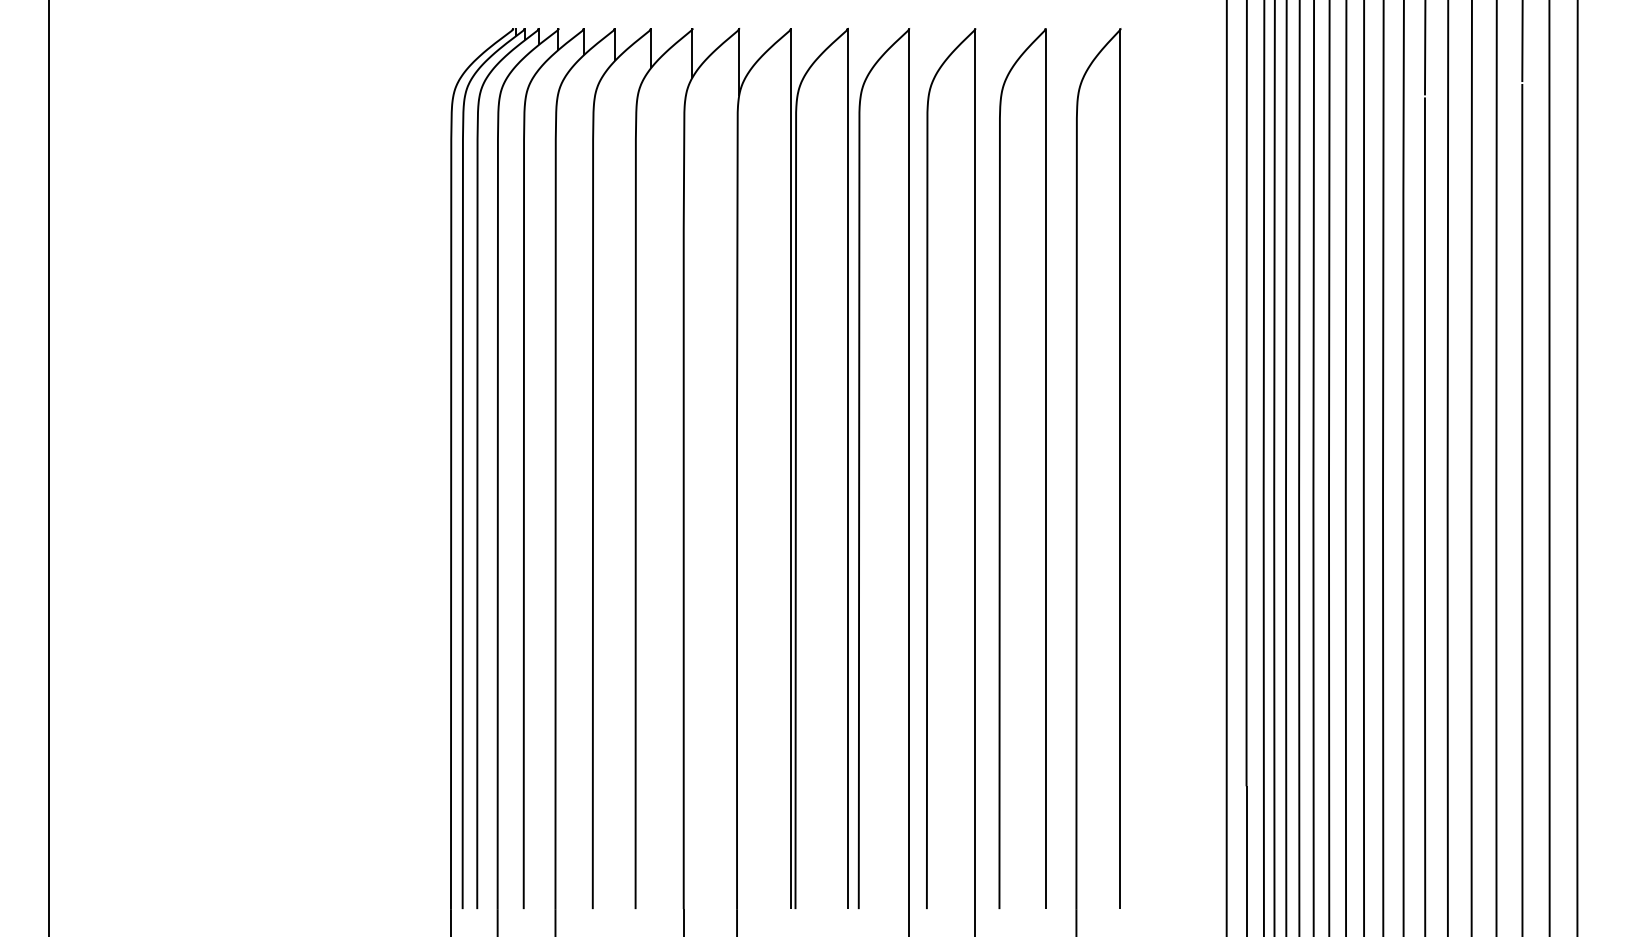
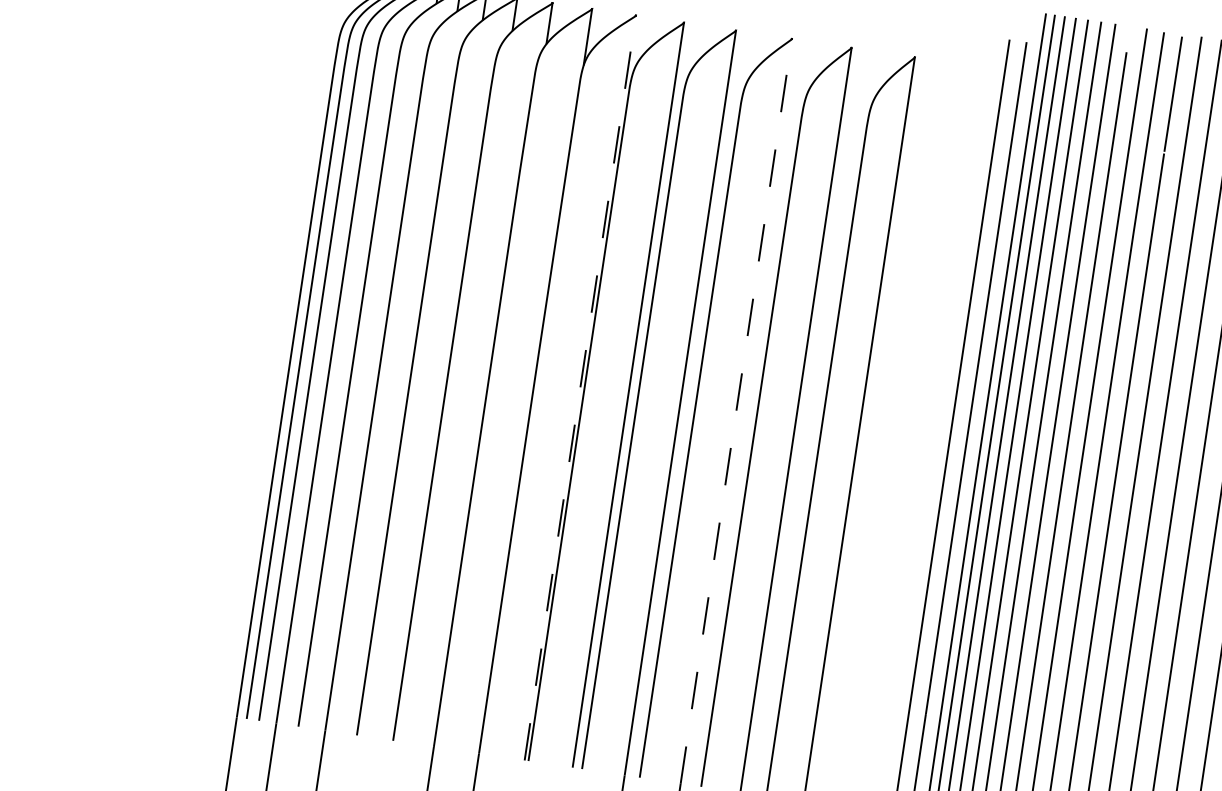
line: (790, 469) -> (579, 388), solid -> dashed
line: (975, 469) -> (736, 411), solid -> dashed

